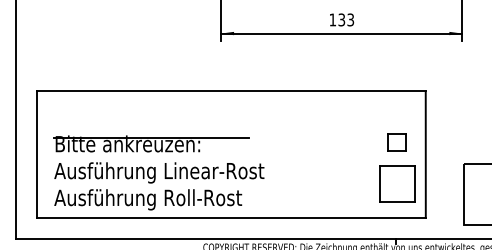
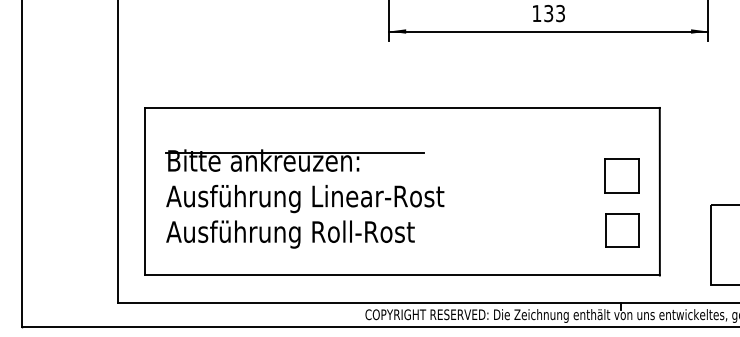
part: (396, 142) -> (621, 175), size x1.43
part: (158, 172) -> (304, 198), moved
part: (397, 183) -> (622, 230), size x0.71

